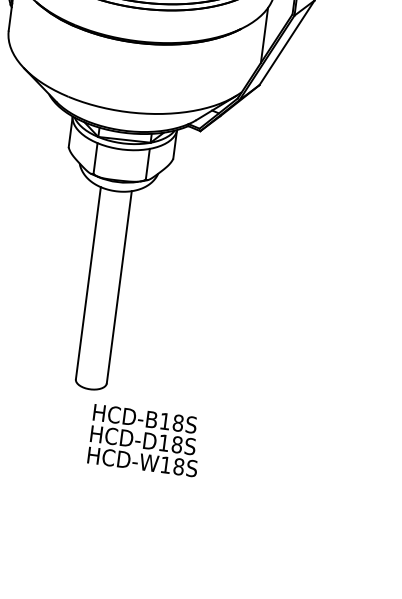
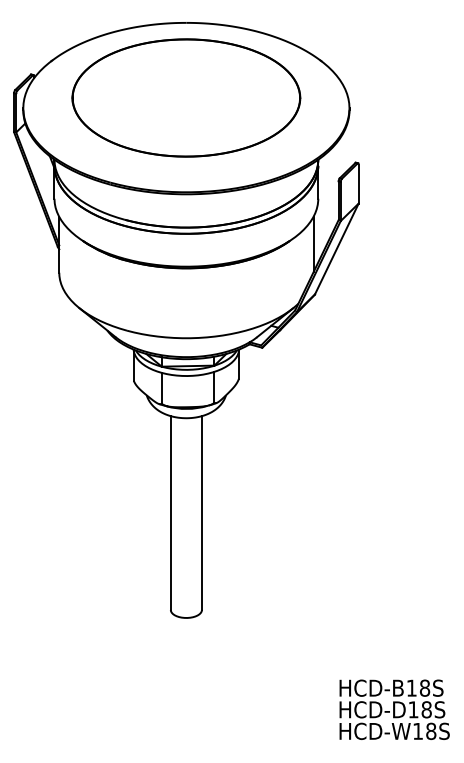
text: (145, 440) -> (394, 709), moved

